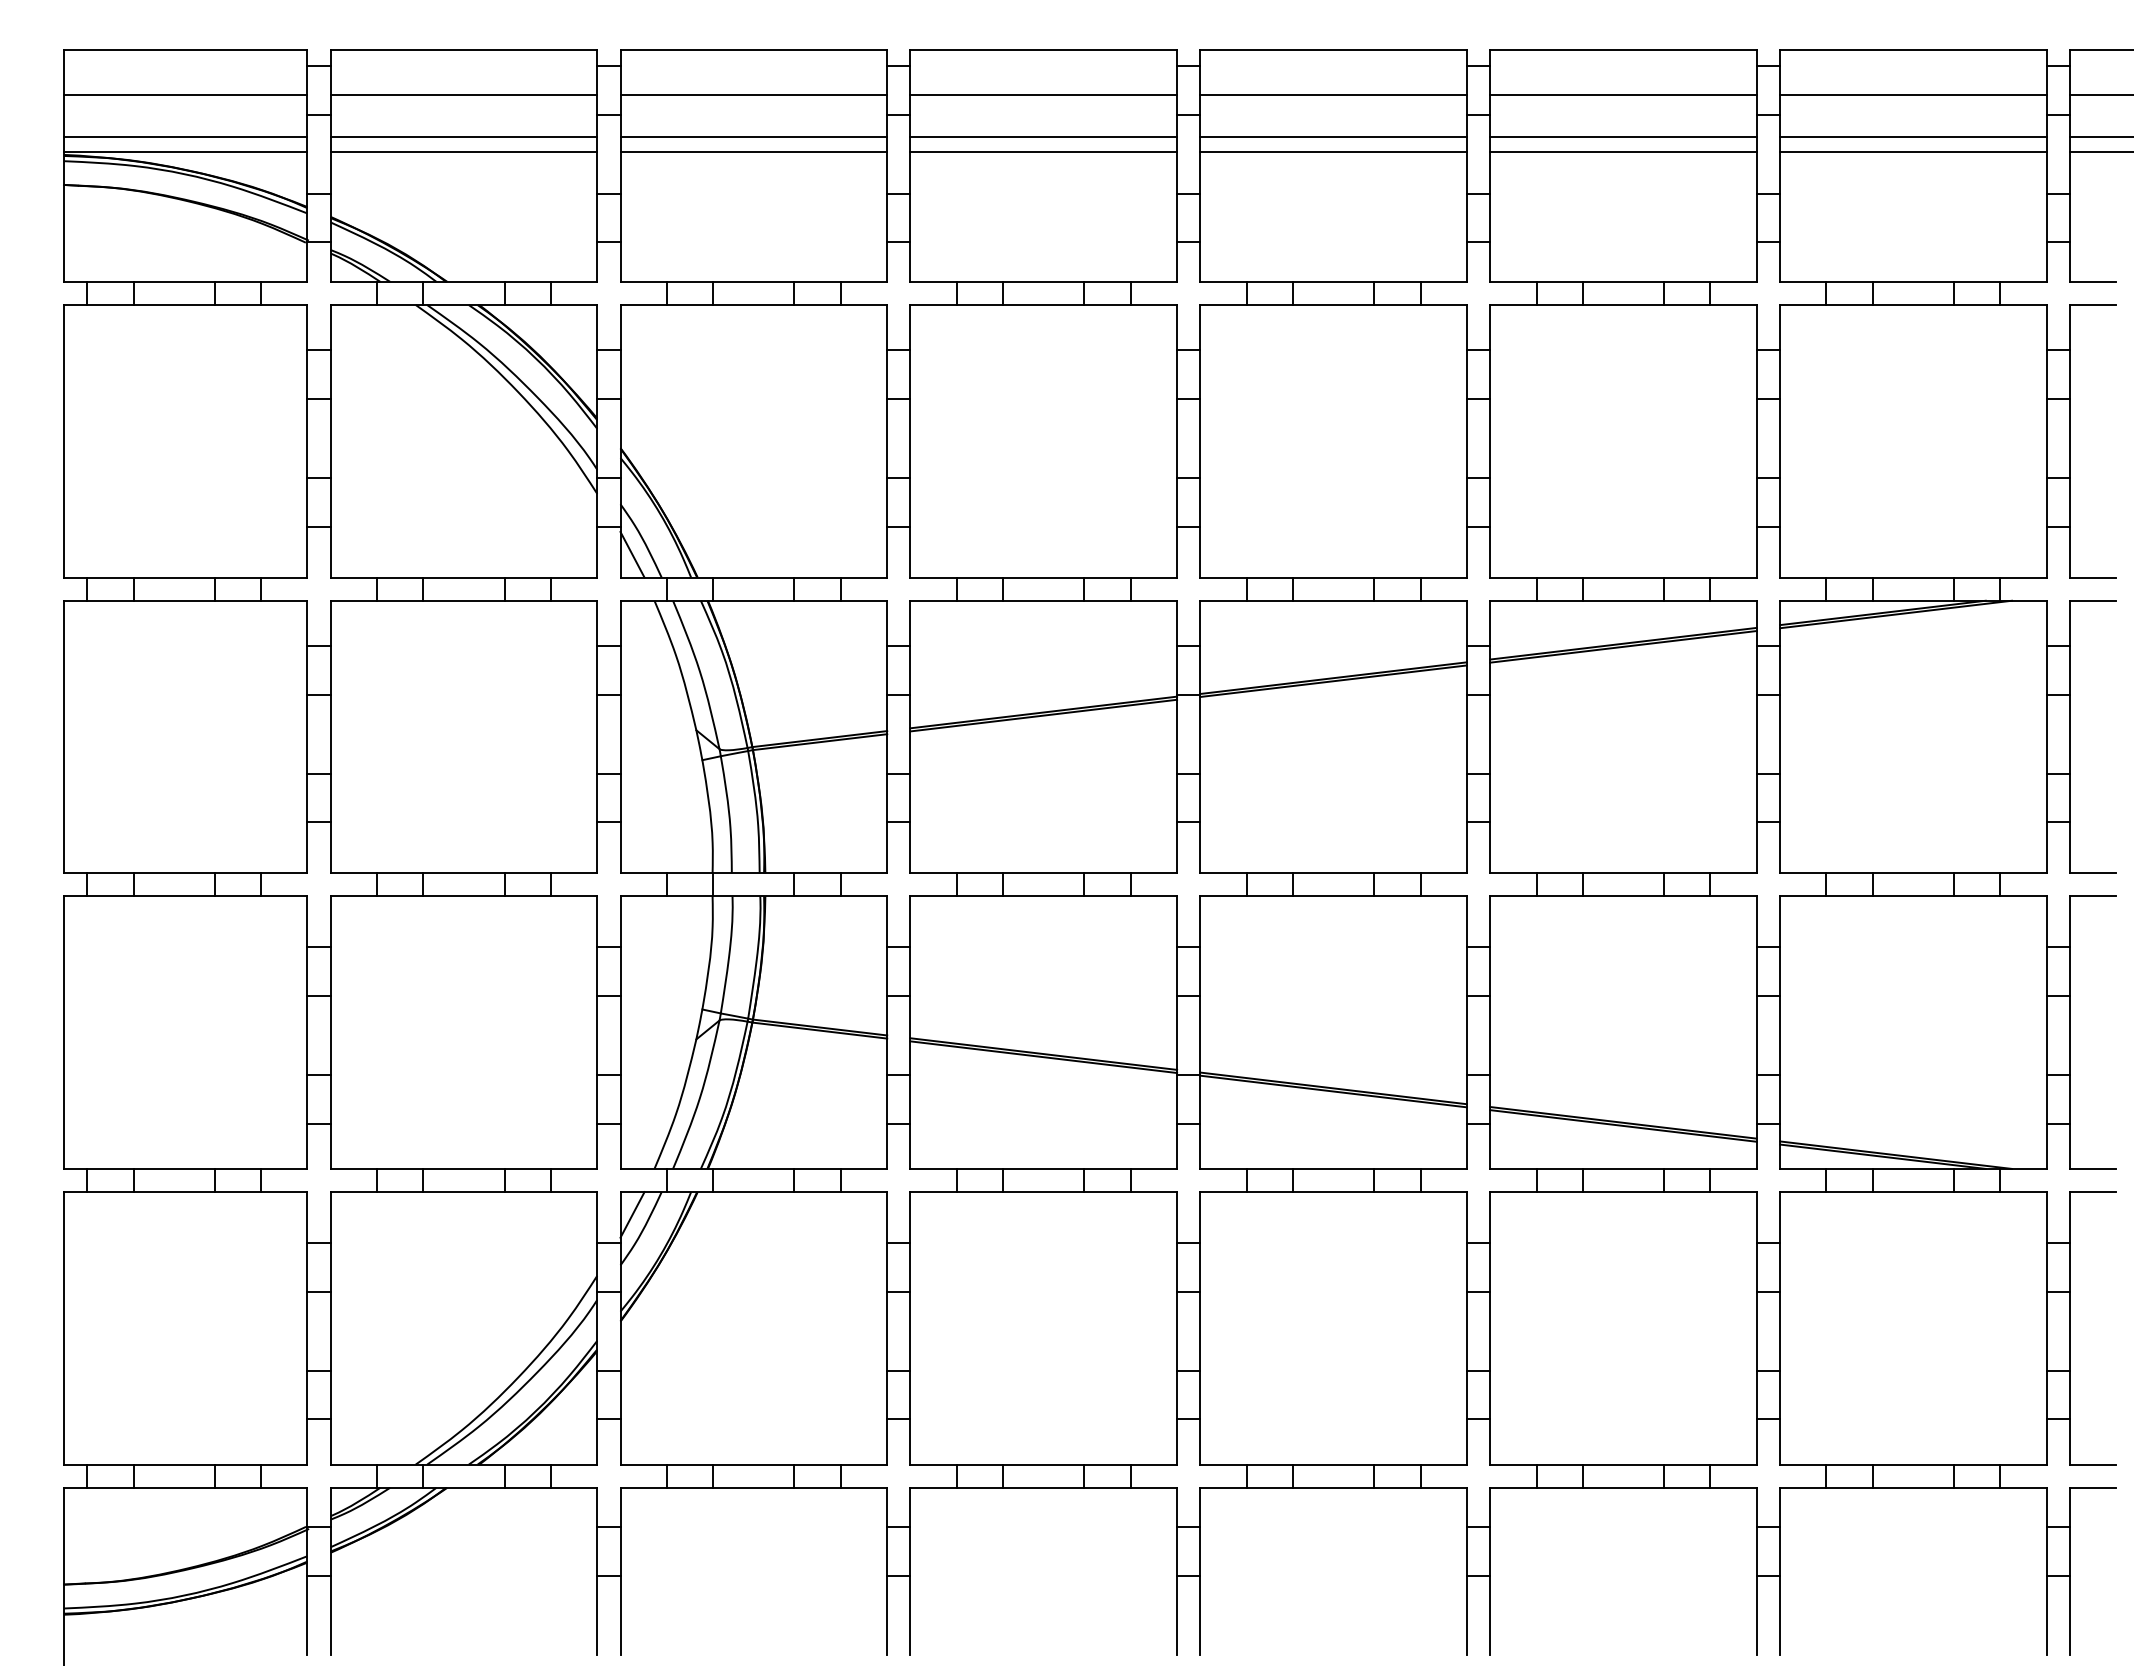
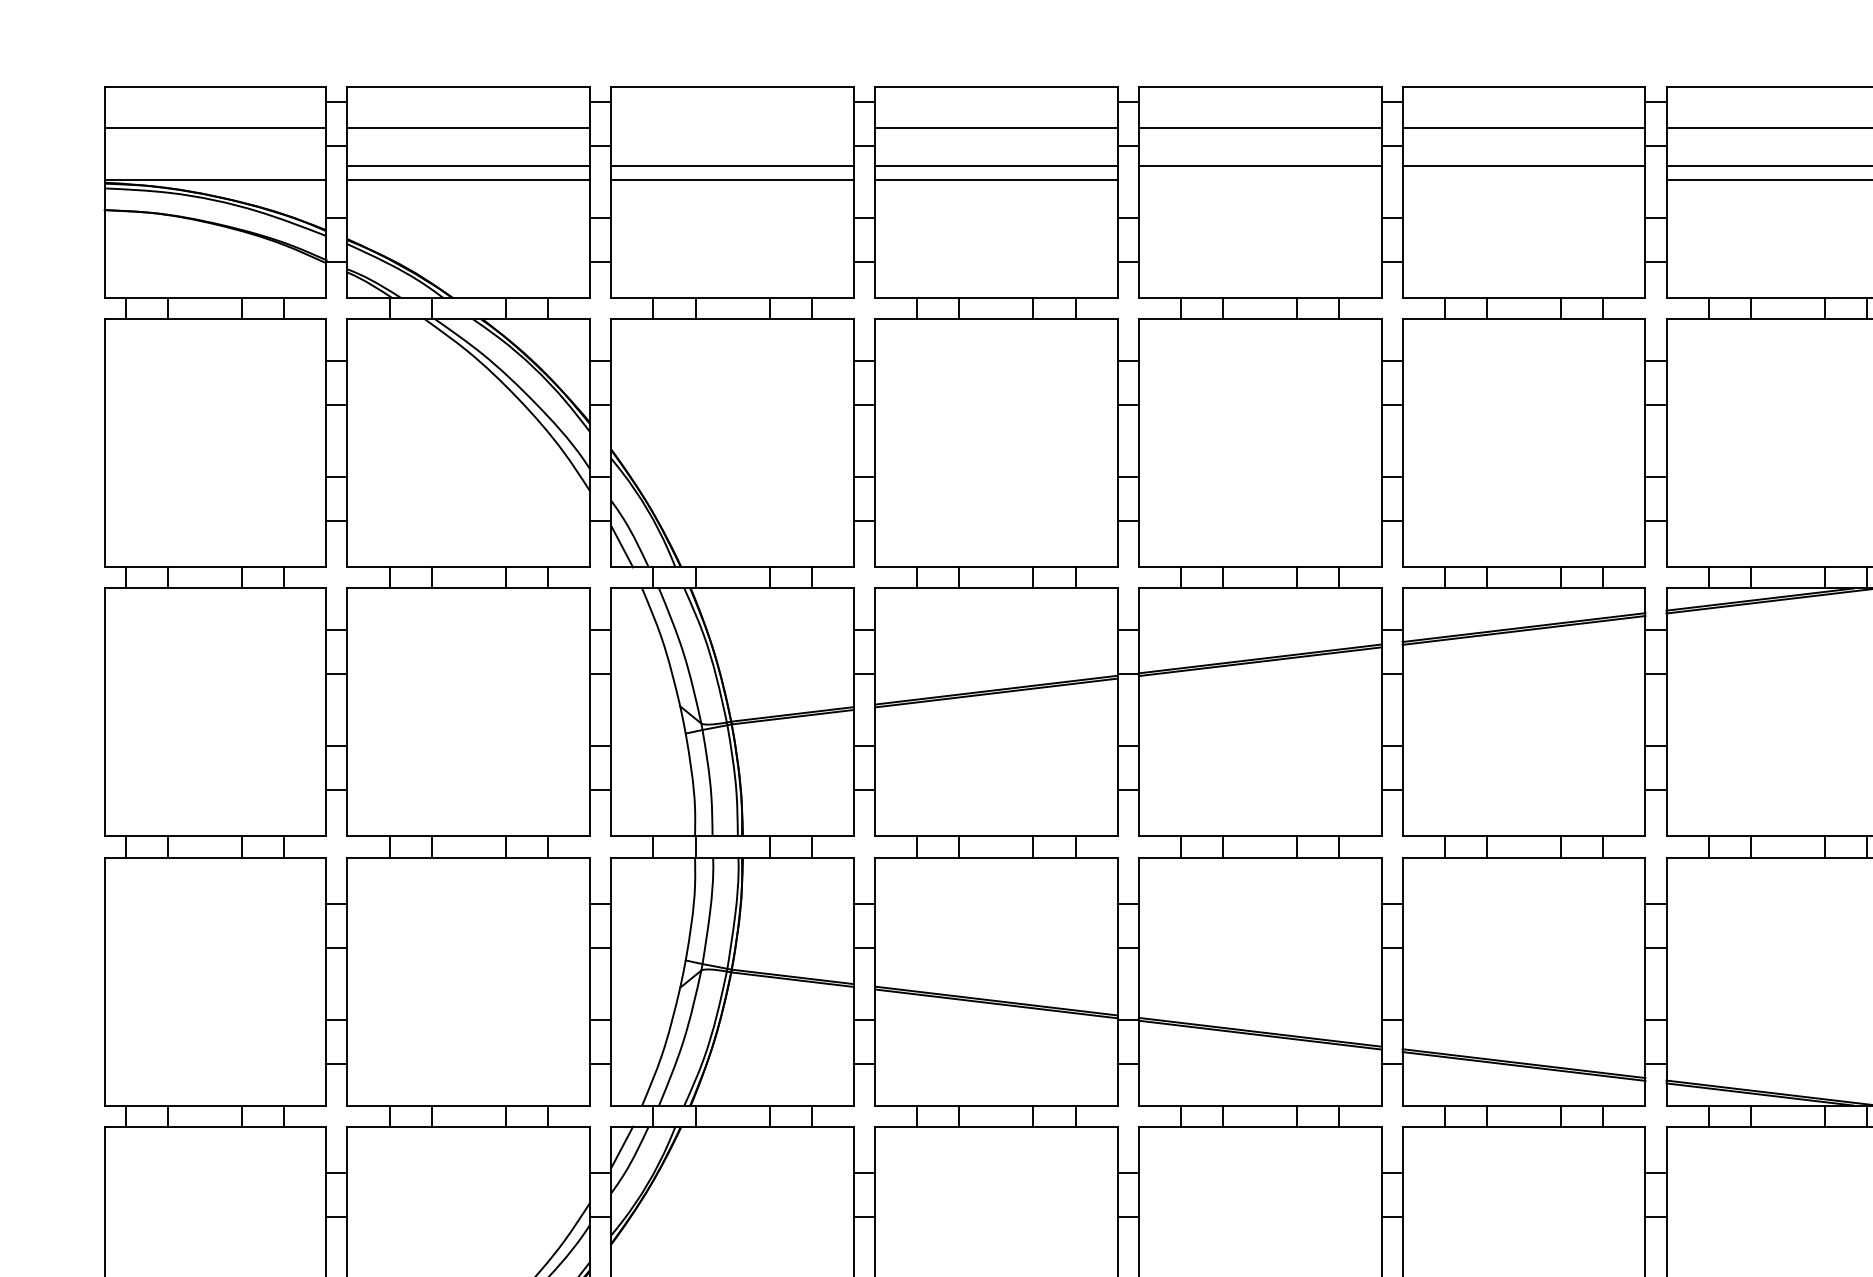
line: (753, 95) -> (732, 128), removed
line: (185, 136) -> (215, 165), removed
line: (1333, 152) -> (1260, 180), removed
line: (1623, 152) -> (1524, 180), removed

